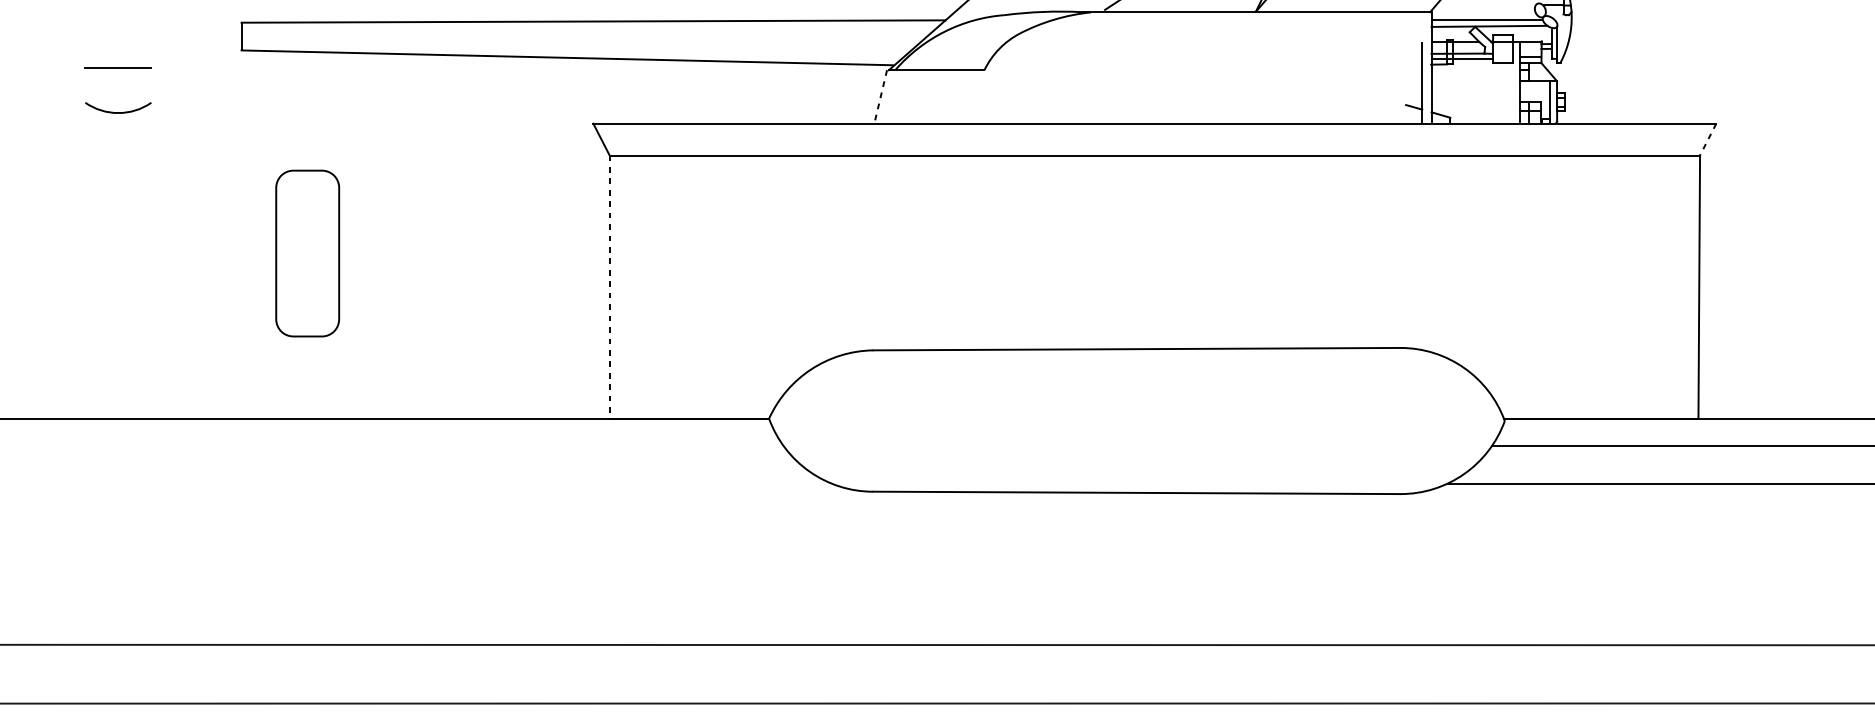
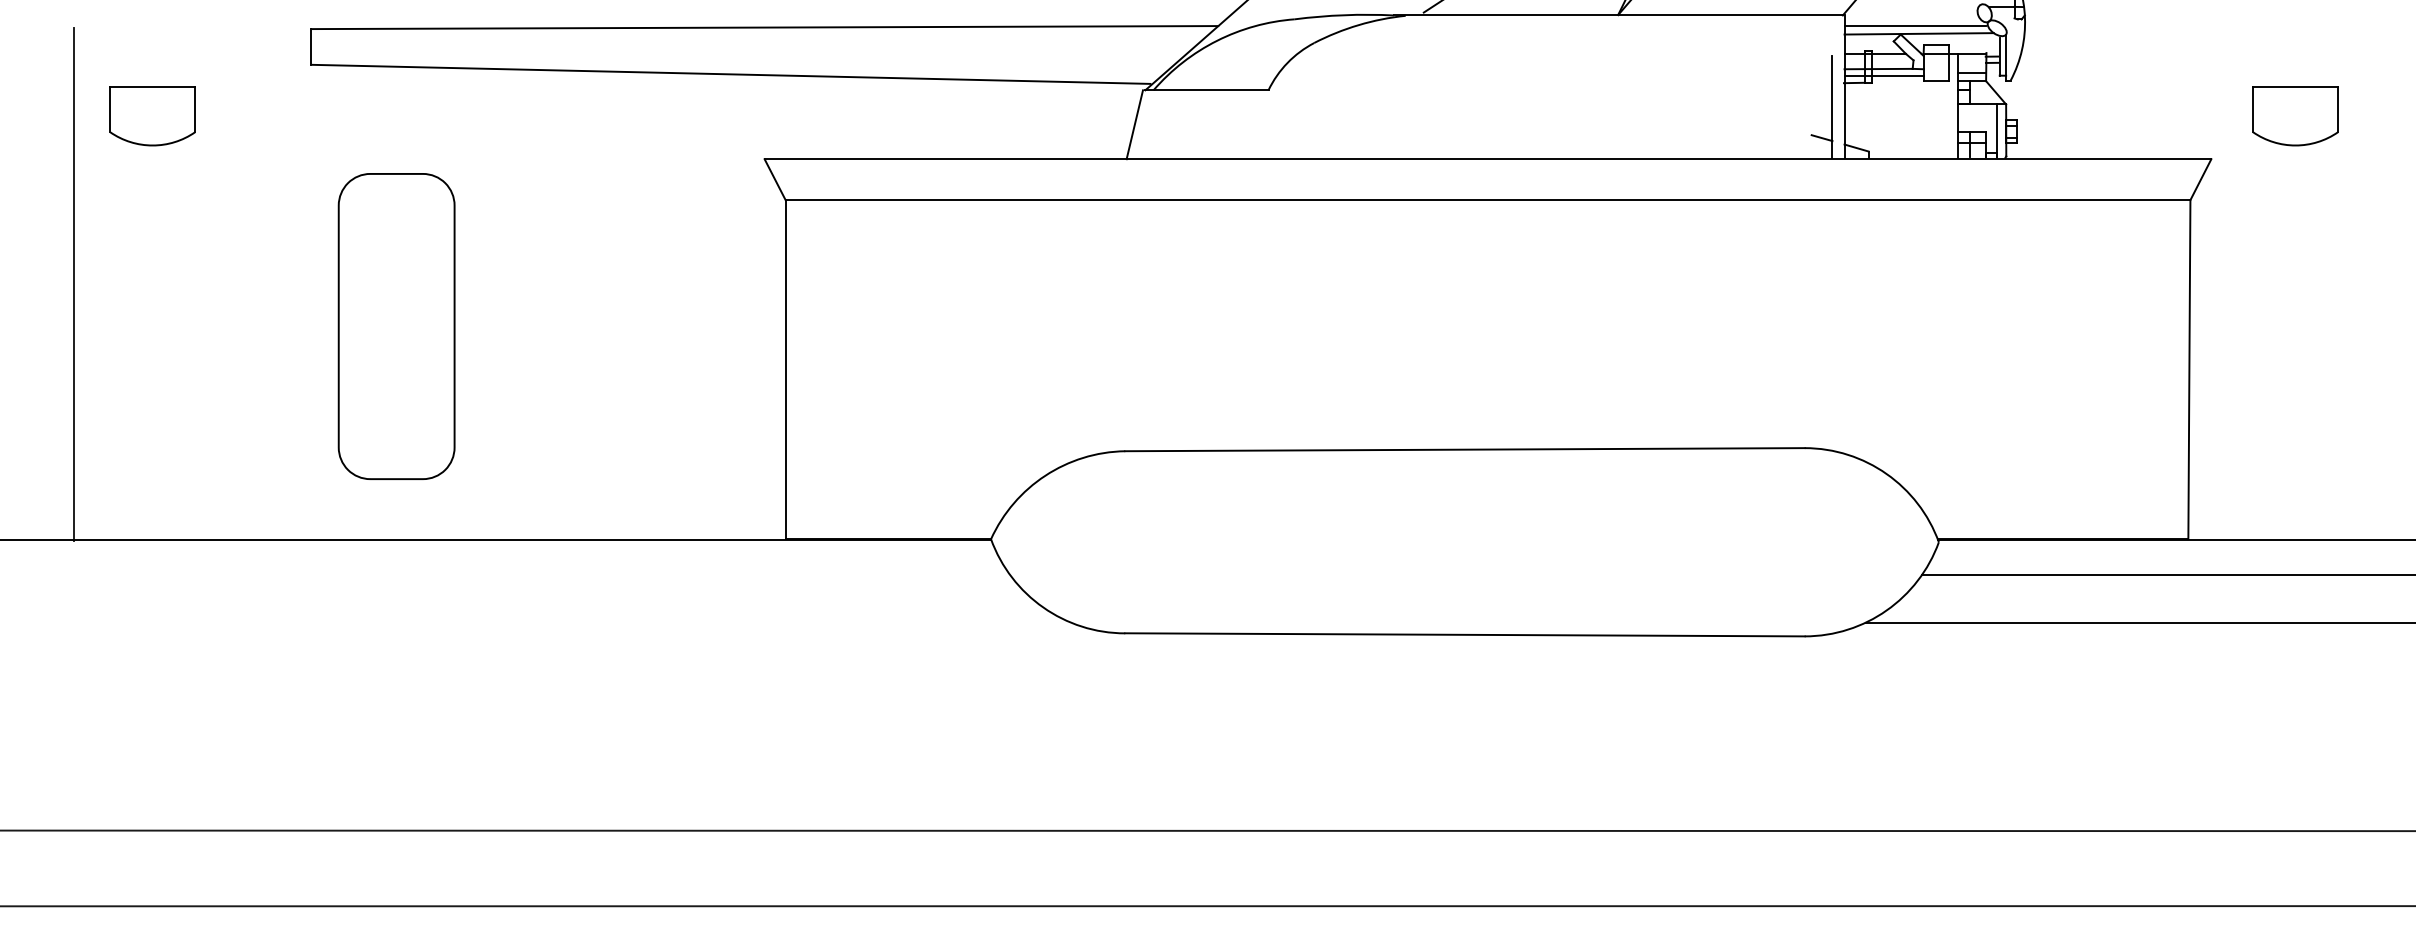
line: (85, 85) -> (110, 109), added
line: (151, 85) -> (195, 109), added
part: (1781, 90) -> (2295, 116), added
line: (880, 97) -> (1134, 125), dashed -> solid
line: (1707, 140) -> (2200, 180), dashed -> solid
line: (57, 220) -> (74, 284), added
part: (307, 253) -> (396, 326), size x1.43
line: (609, 286) -> (785, 369), dashed -> solid

